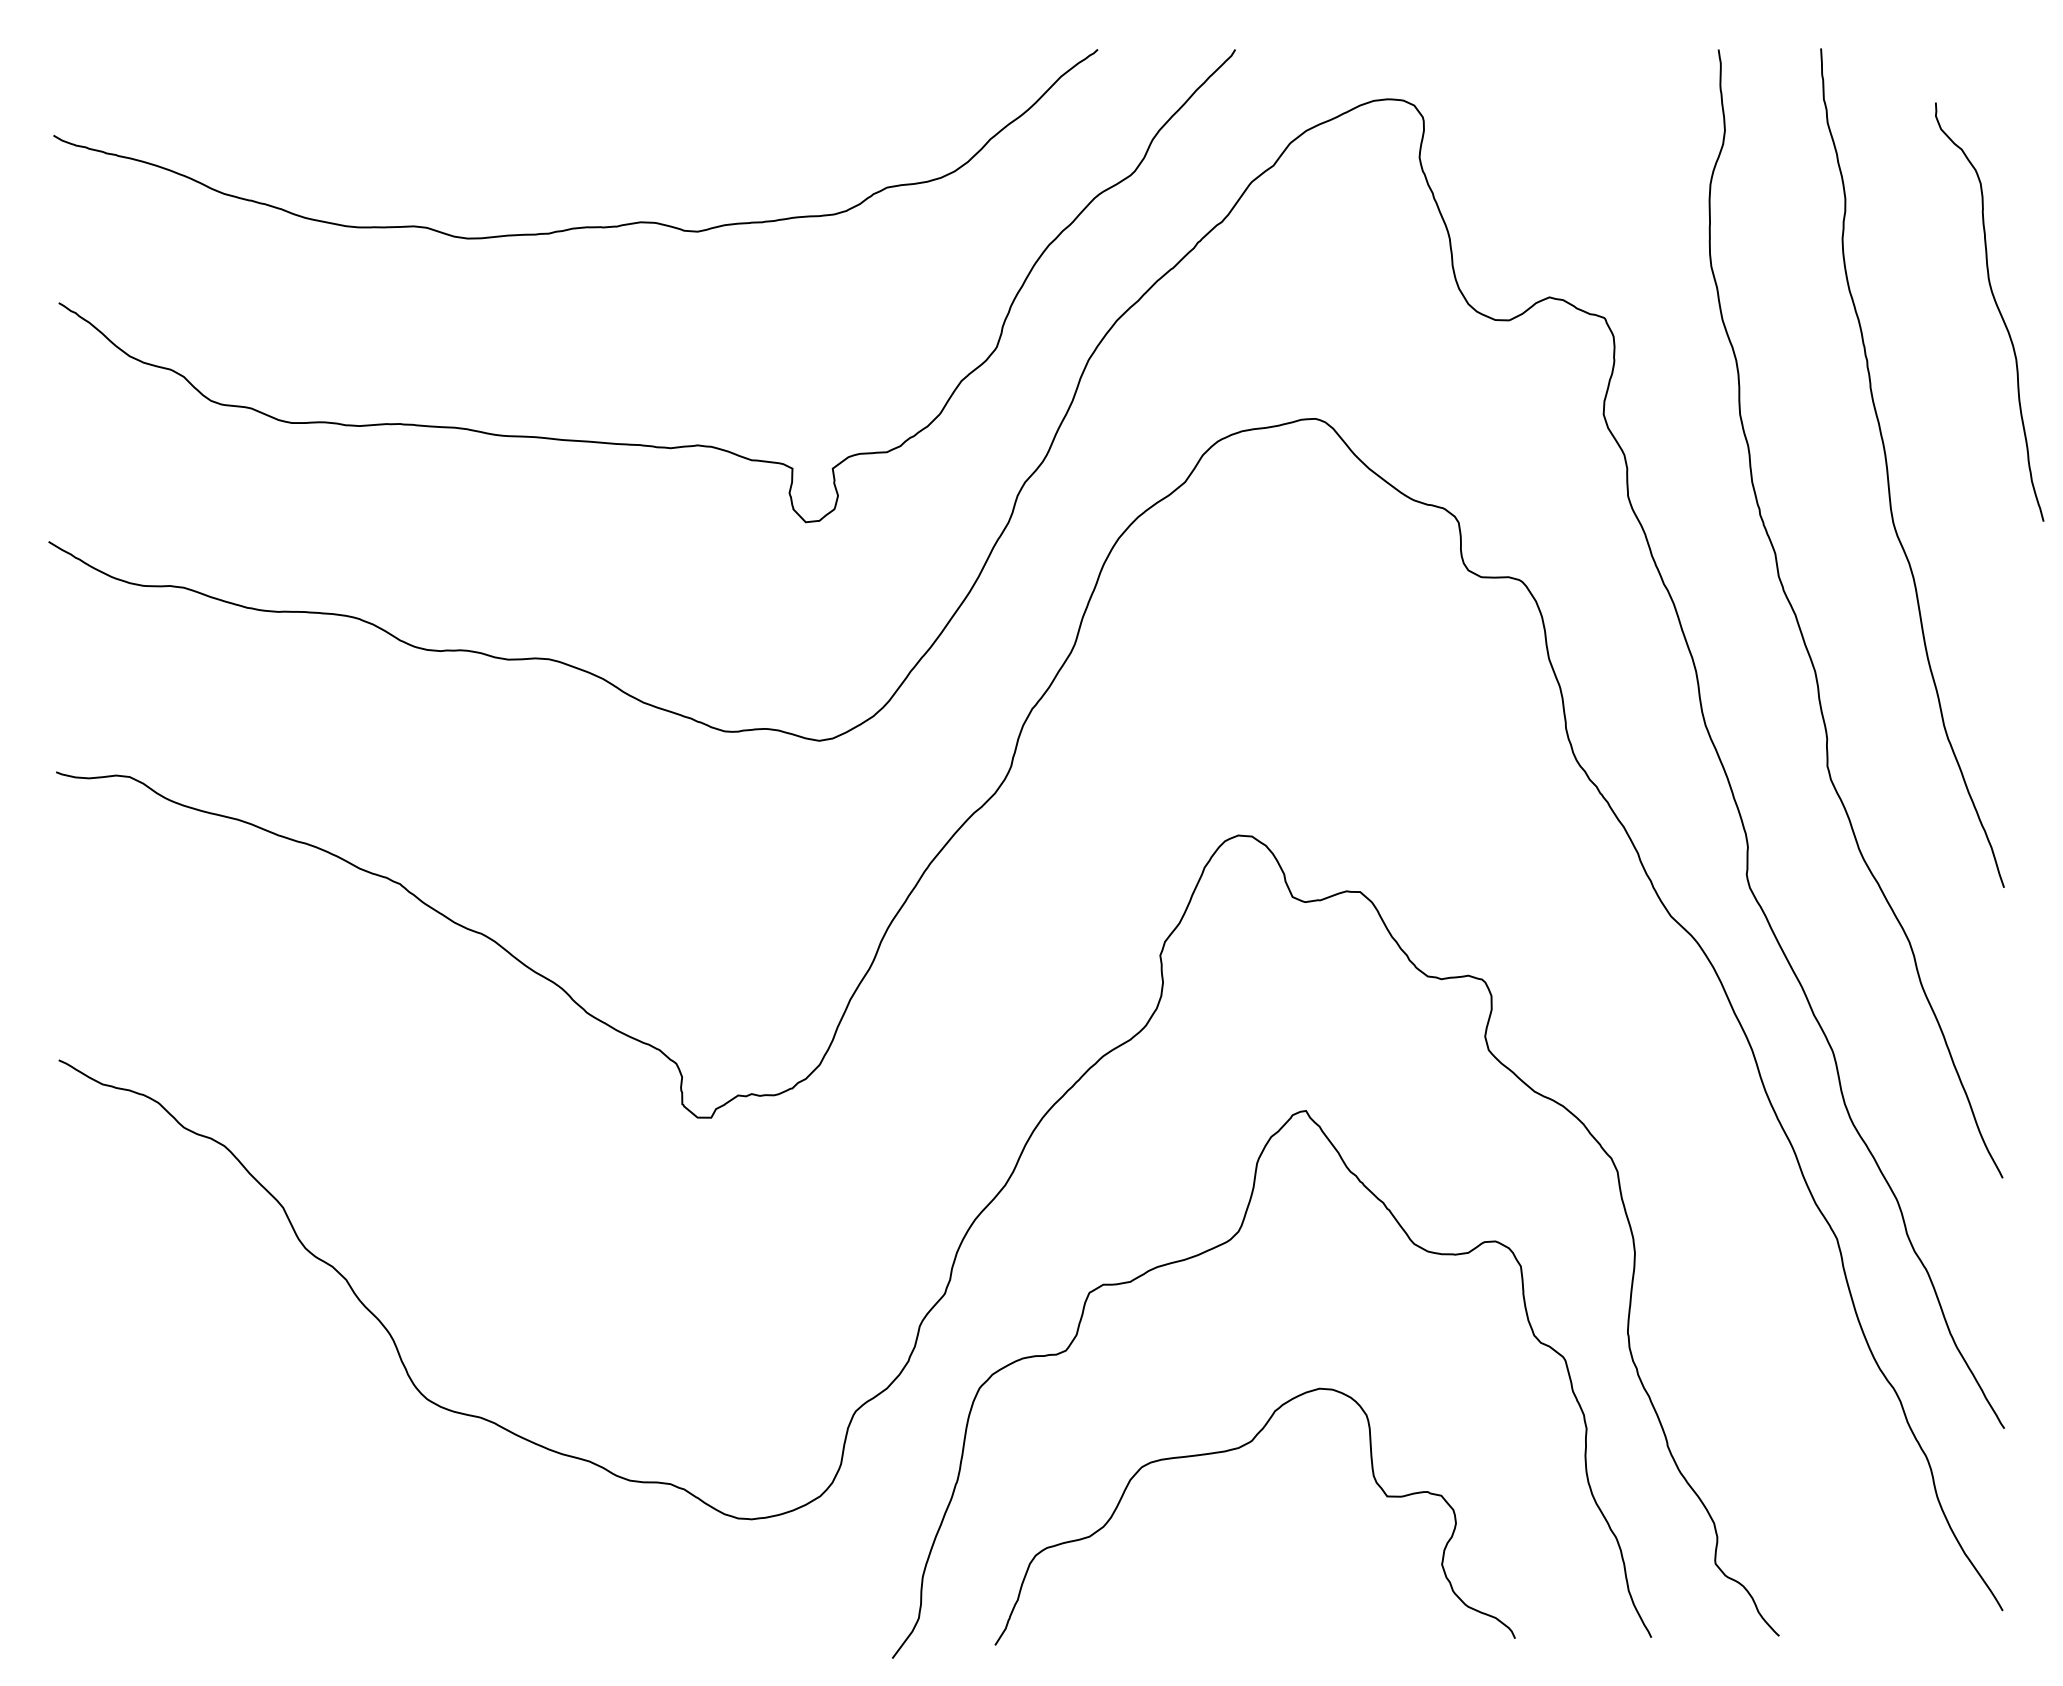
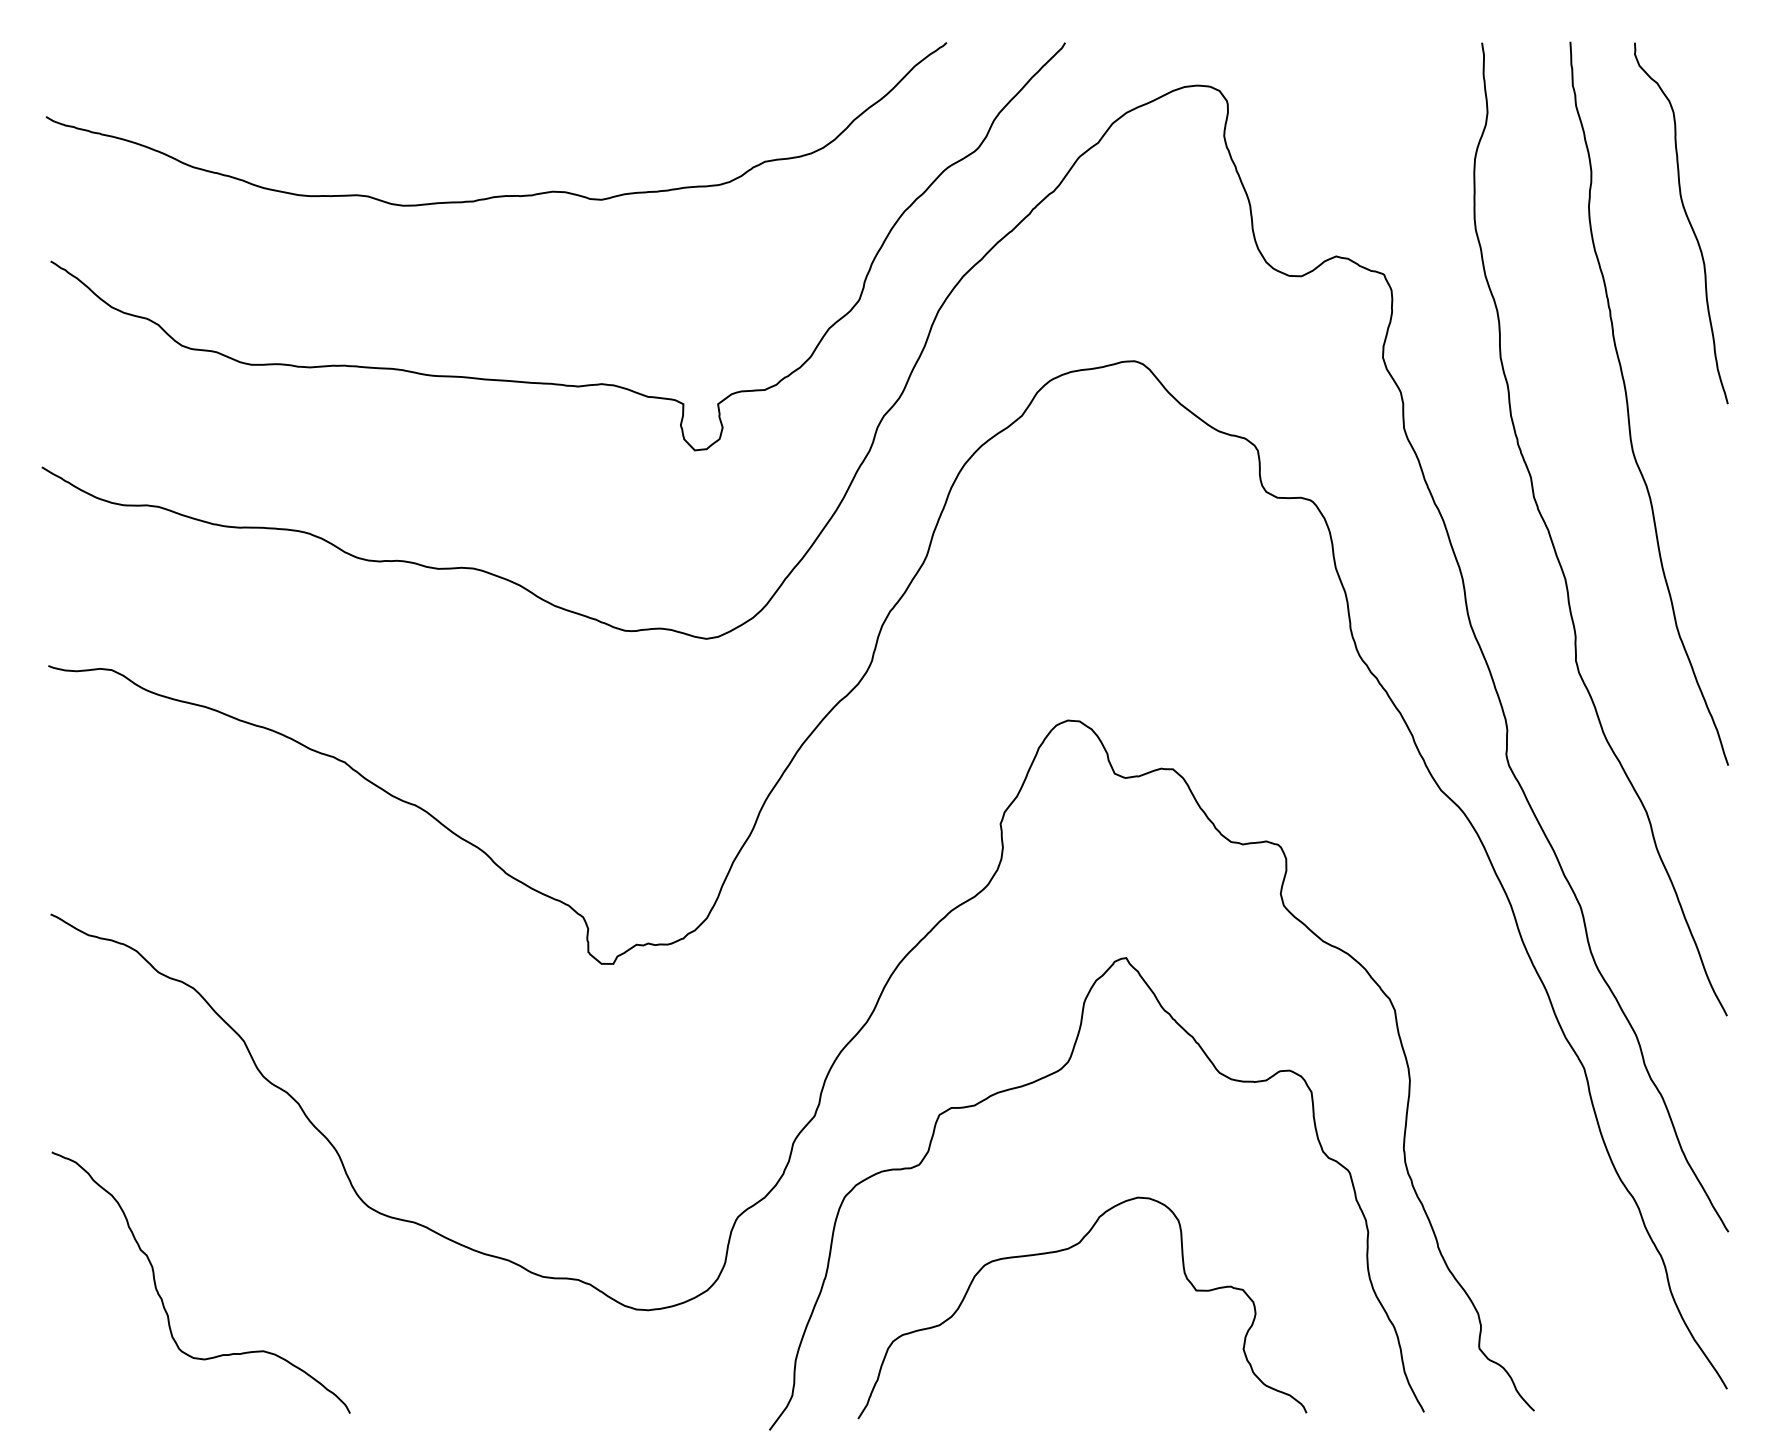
curve: (1996, 307) -> (1687, 219), moved
curve: (188, 1505) -> (162, 1298), added

